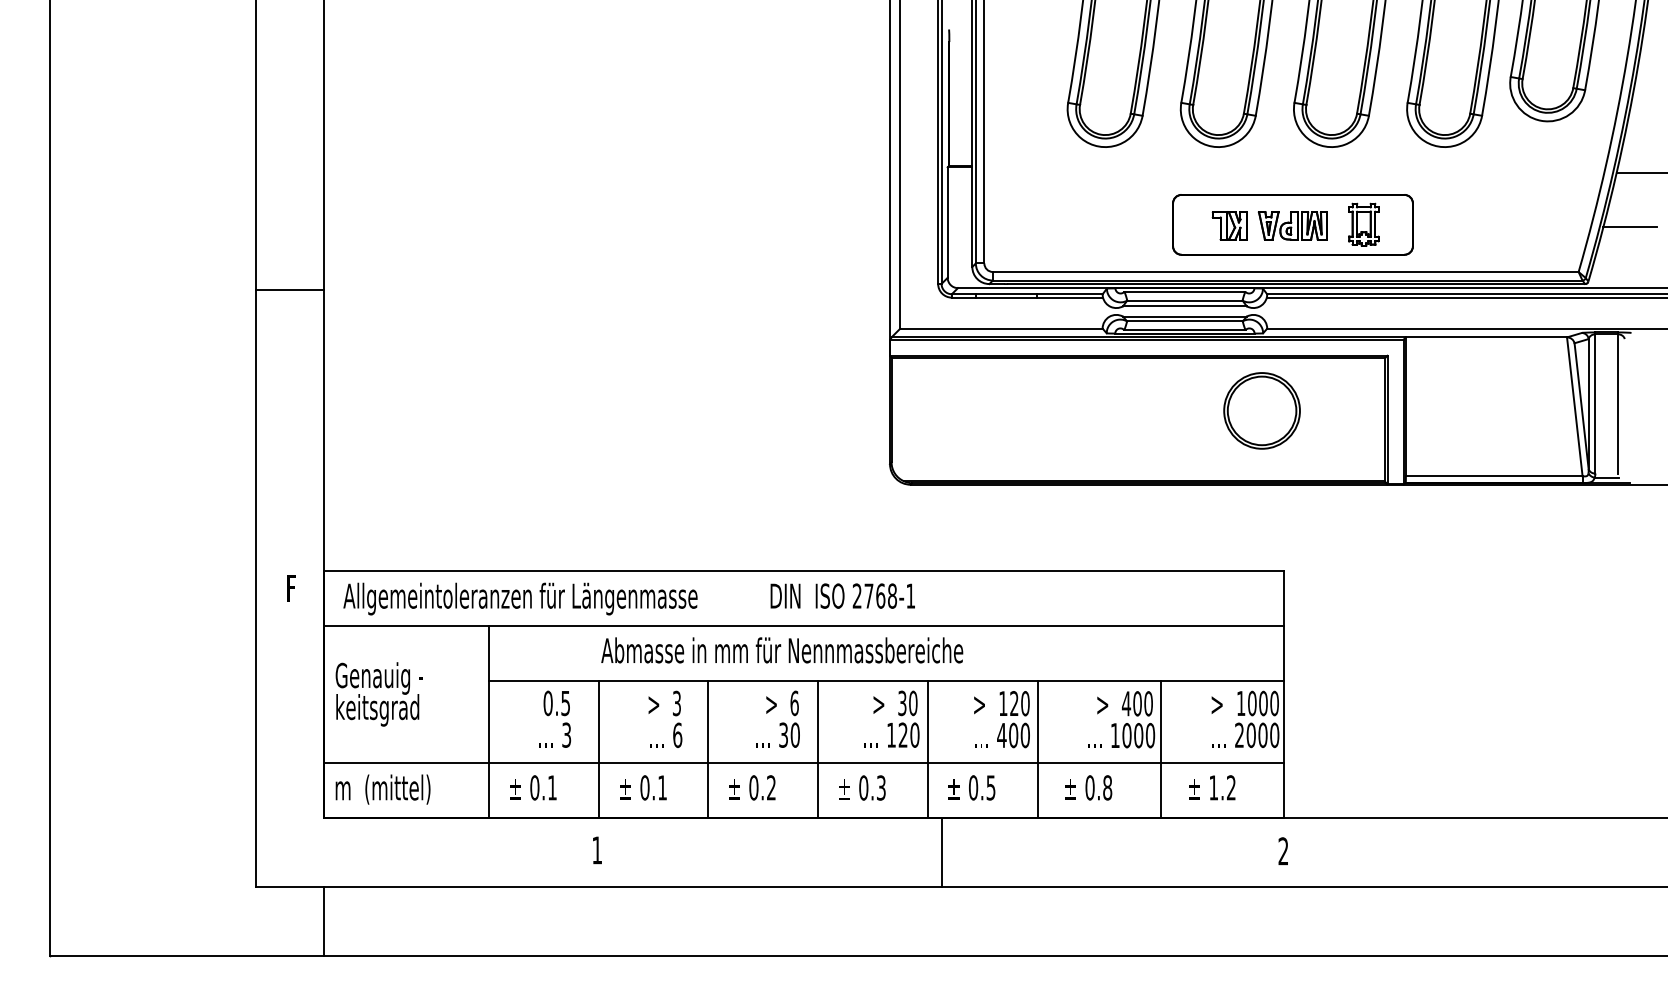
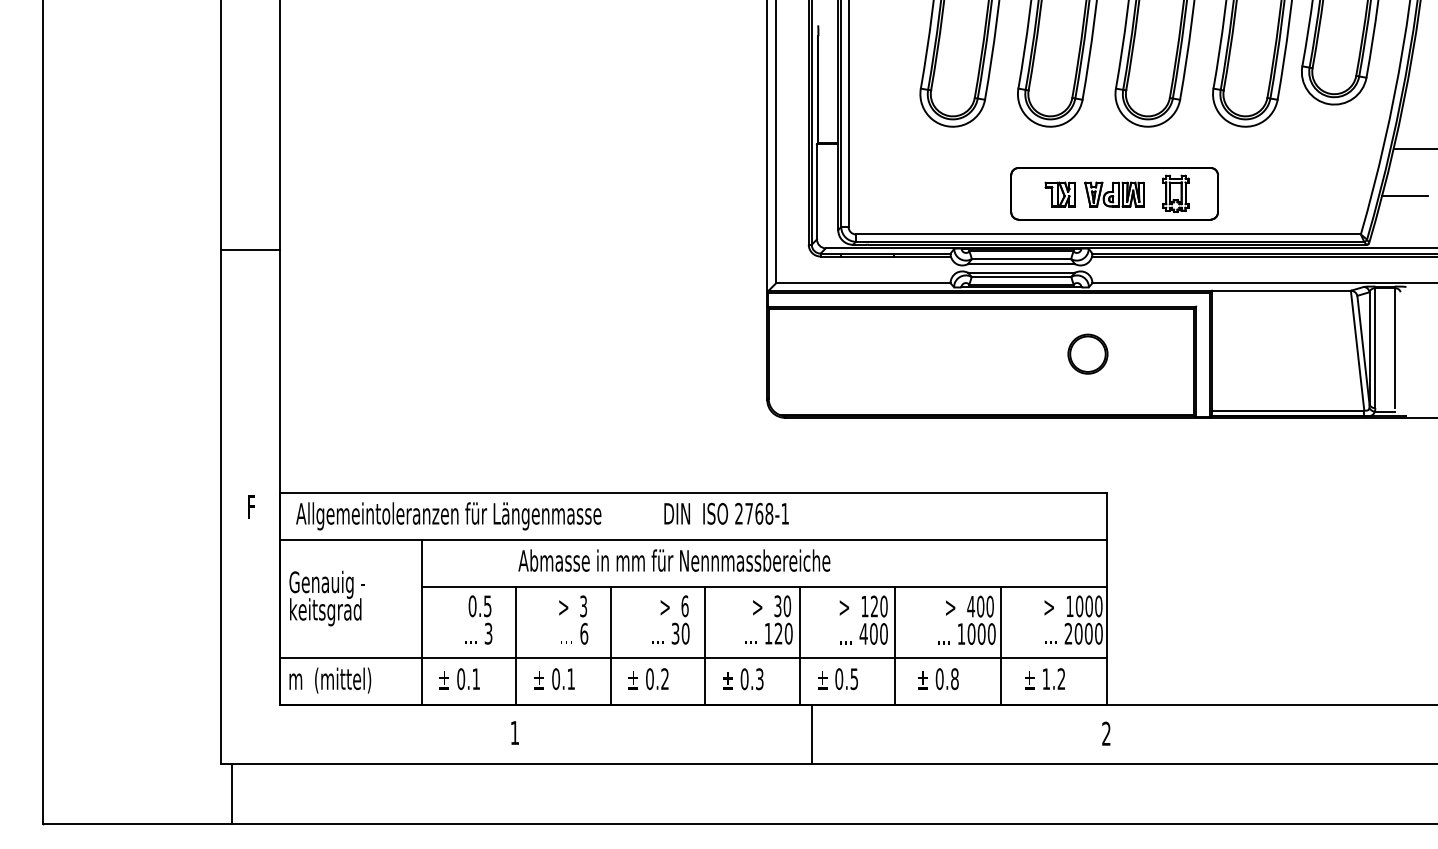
part: (1261, 410) -> (1087, 353), size x0.6
line: (324, 920) -> (232, 793), moved

